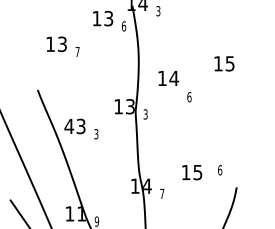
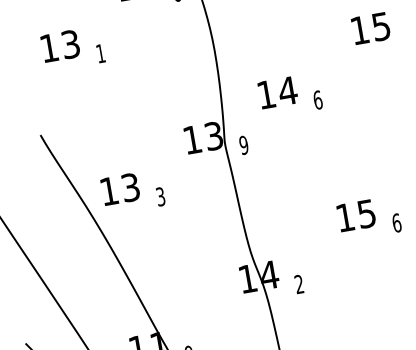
text: (77, 52) -> (100, 54), 7 -> 1
text: (168, 78) -> (277, 92), moved
text: (145, 114) -> (243, 145), 3 -> 9
text: (69, 126) -> (109, 191), 43 -> 13
text: (192, 172) -> (356, 215), moved
text: (162, 193) -> (299, 283), 7 -> 2

